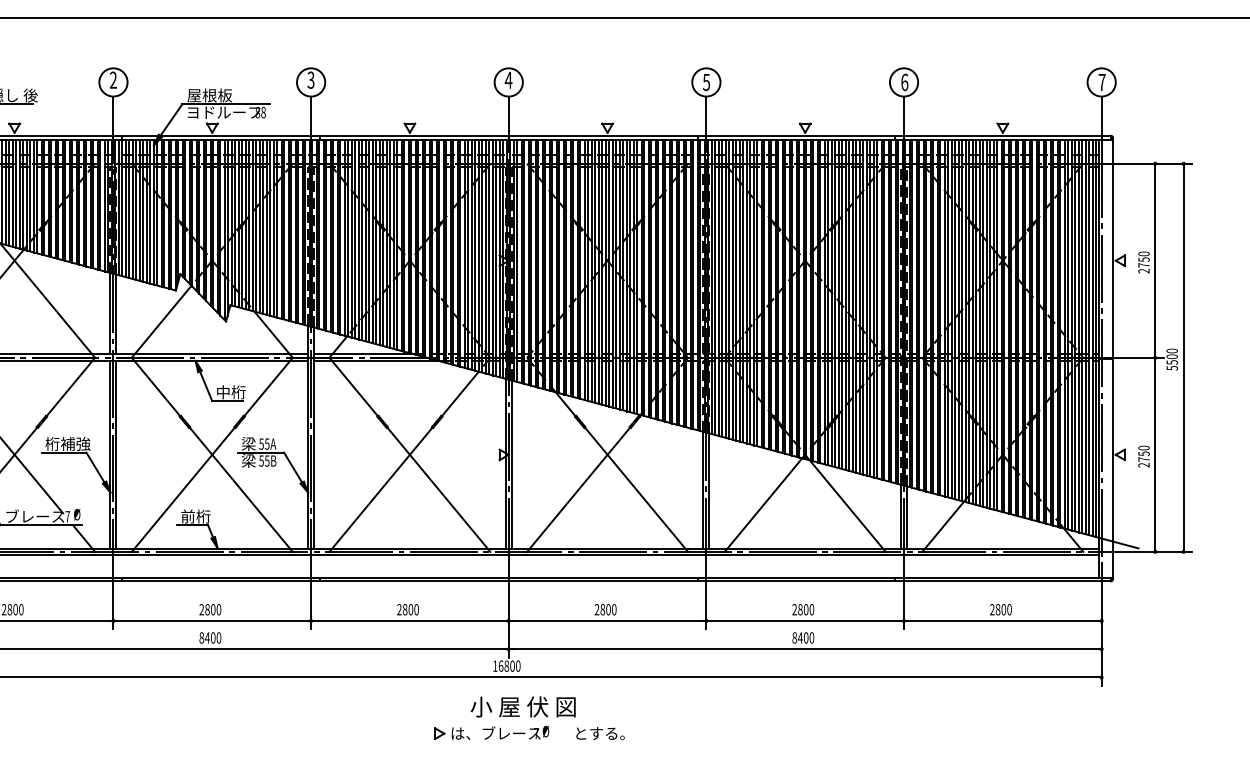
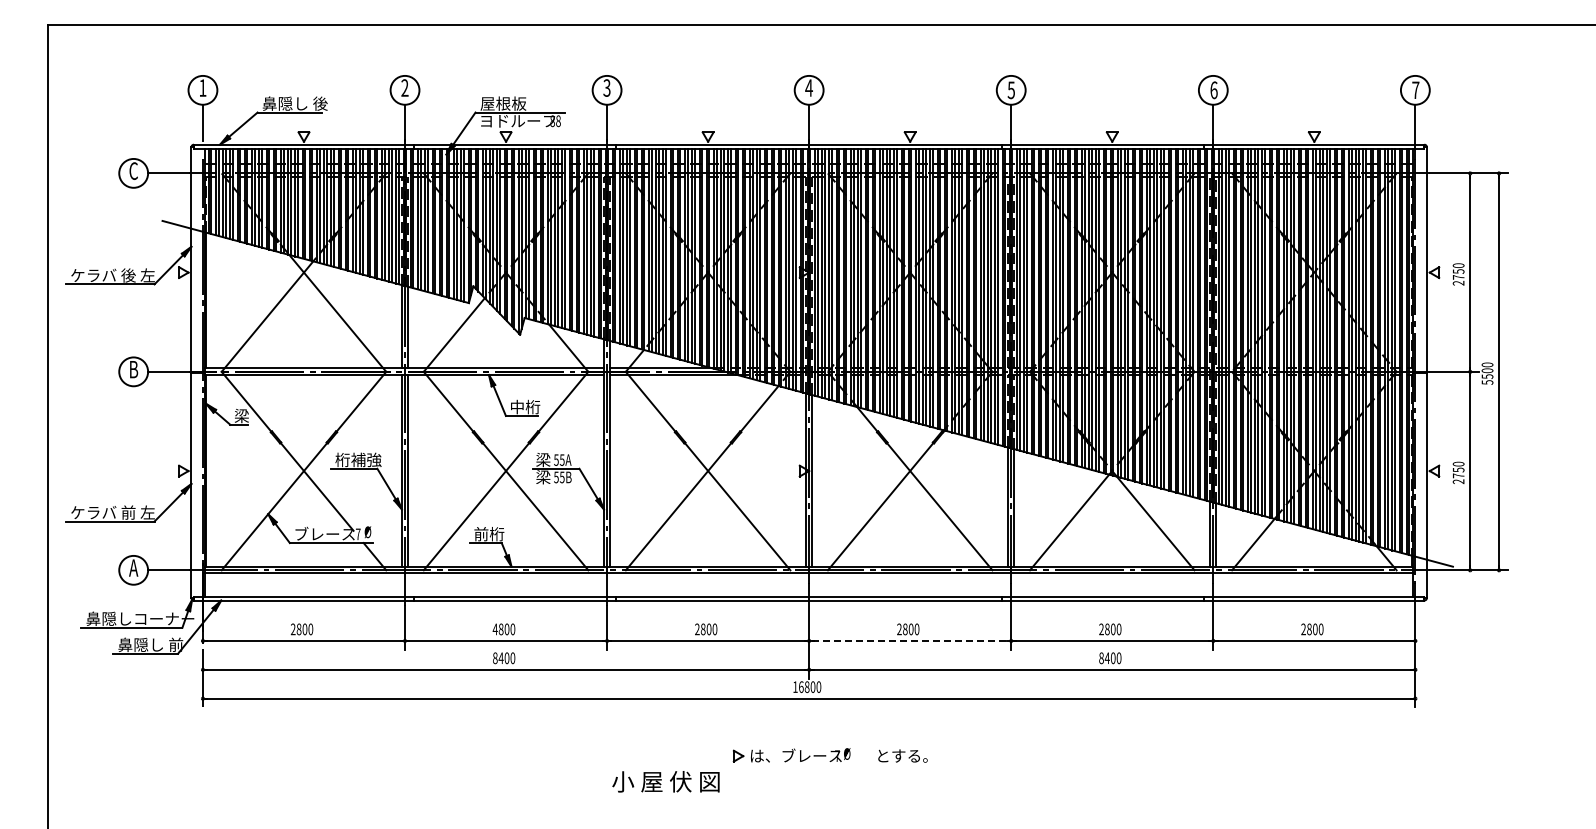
text: (200, 609) -> (494, 629), 2800 -> 4800
line: (607, 620) -> (910, 640), solid -> dashed
text: (522, 706) -> (665, 781), moved

